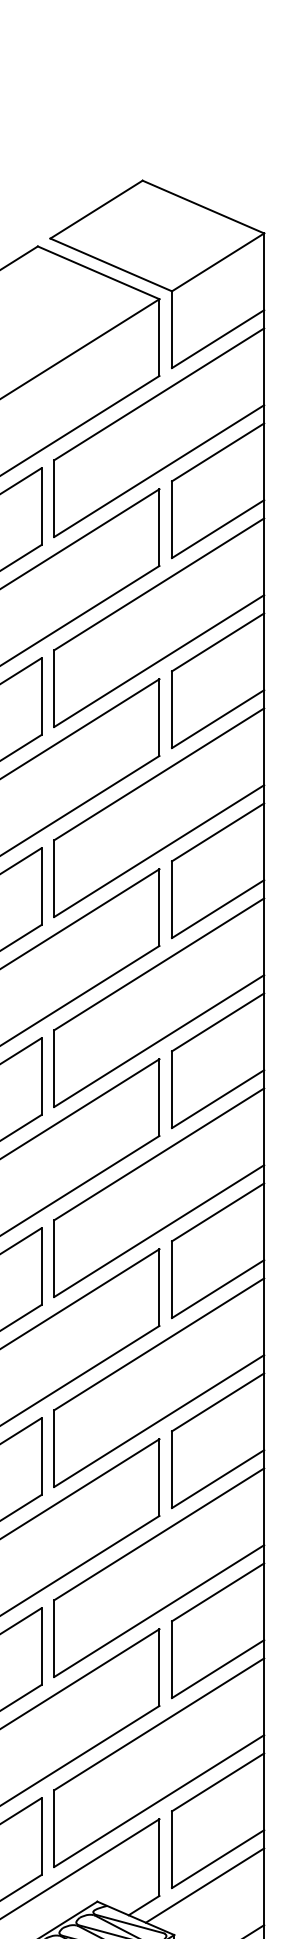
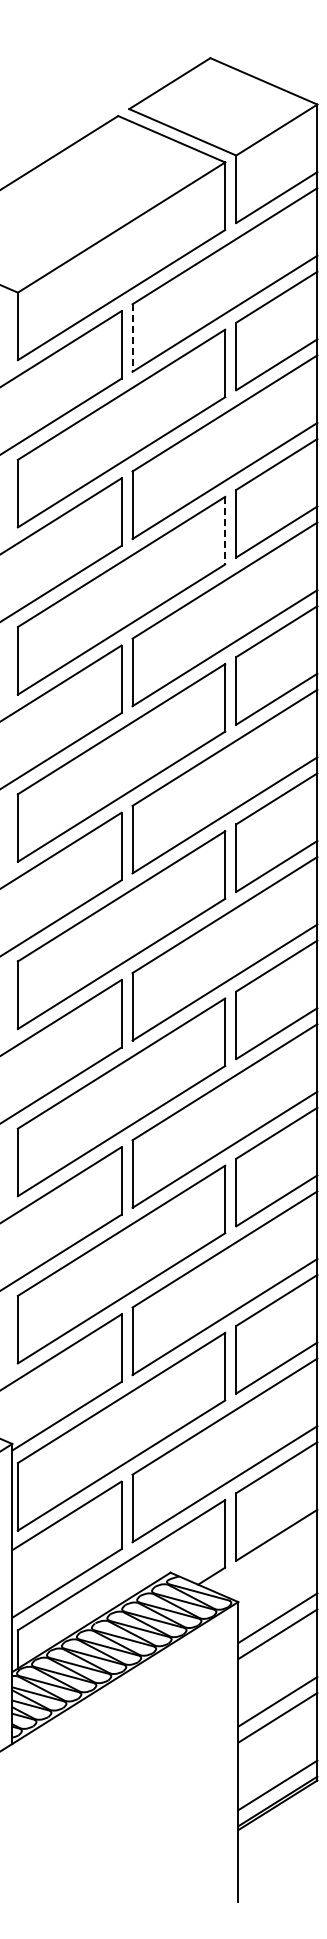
line: (54, 499) -> (132, 338), solid -> dashed
line: (159, 717) -> (225, 530), solid -> dashed
line: (205, 1885) -> (265, 1558), removed

